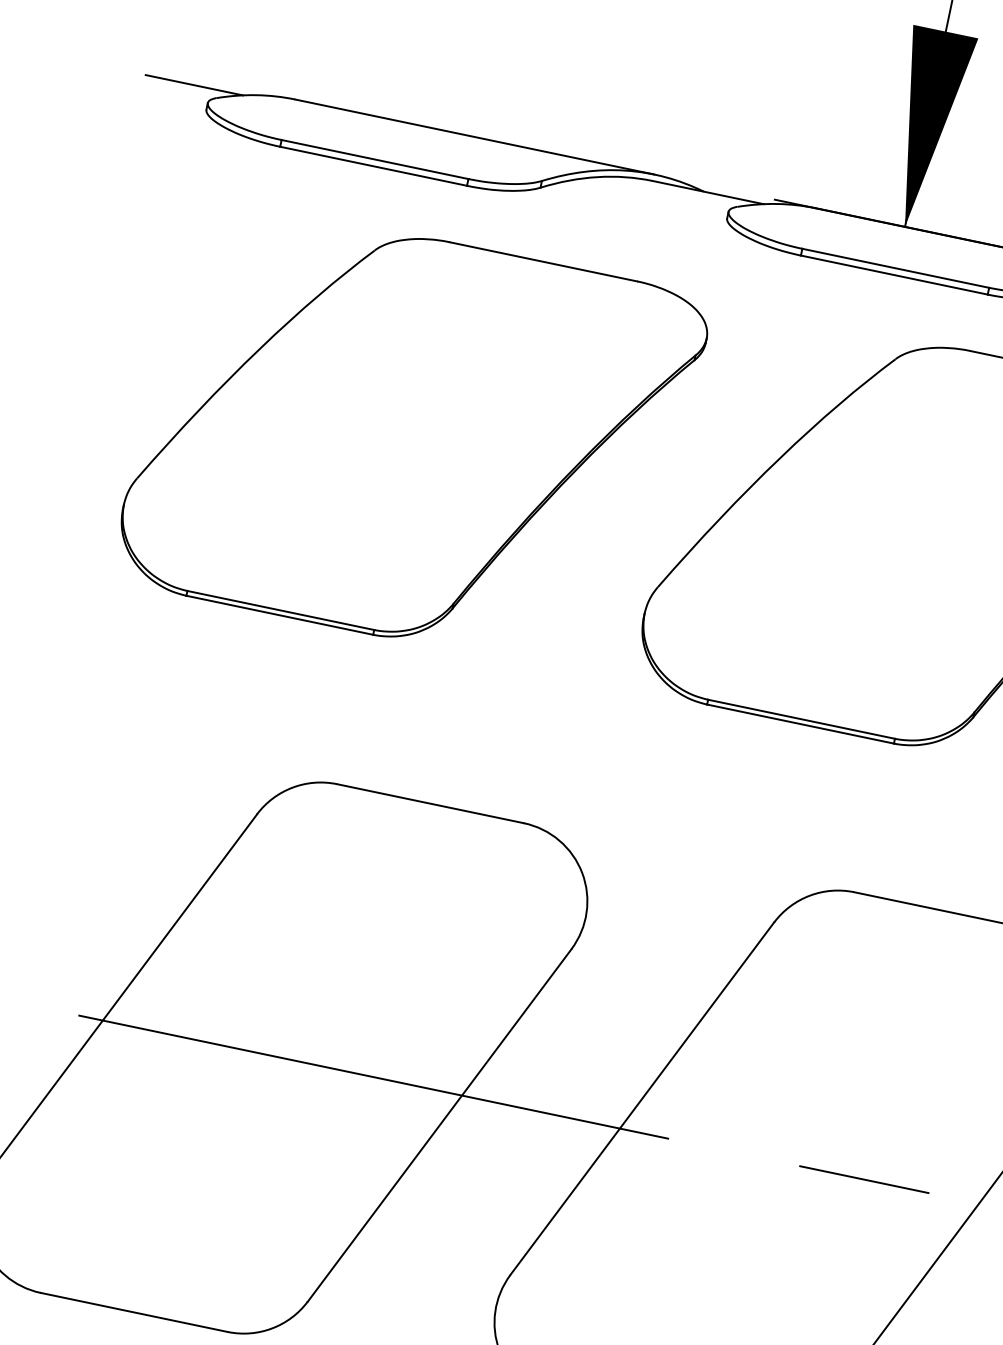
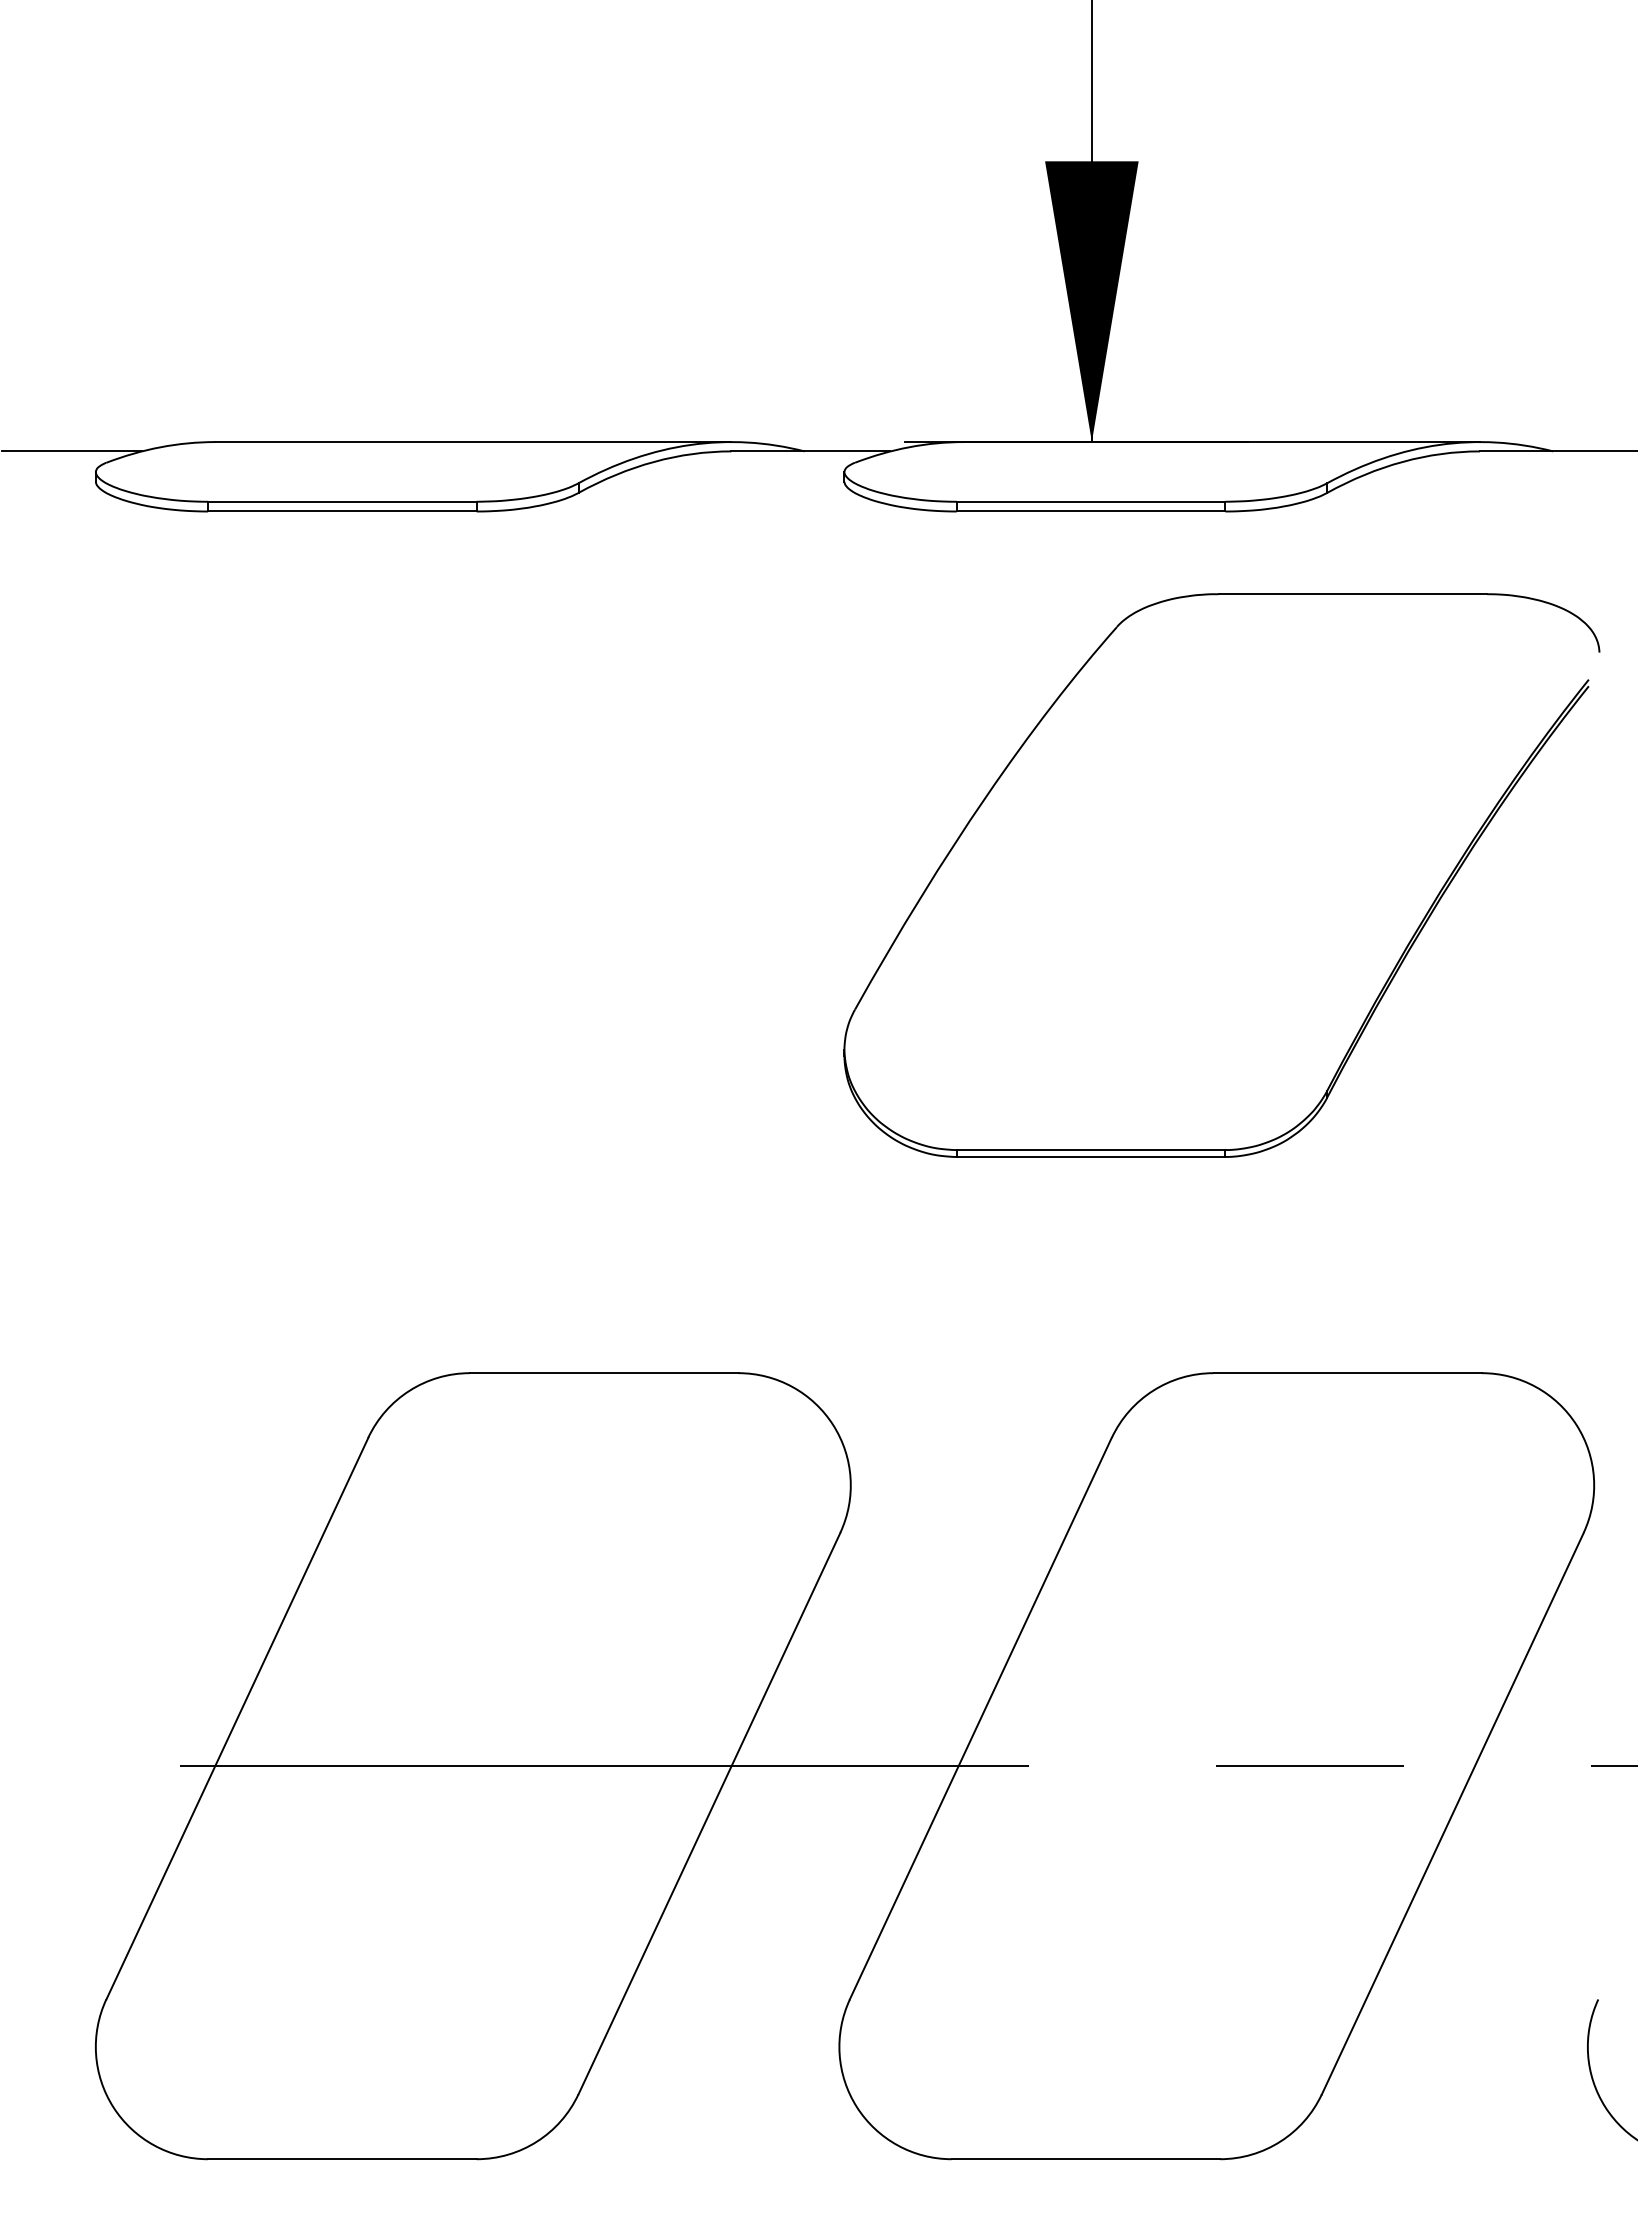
part: (411, 438) -> (473, 875), removed

